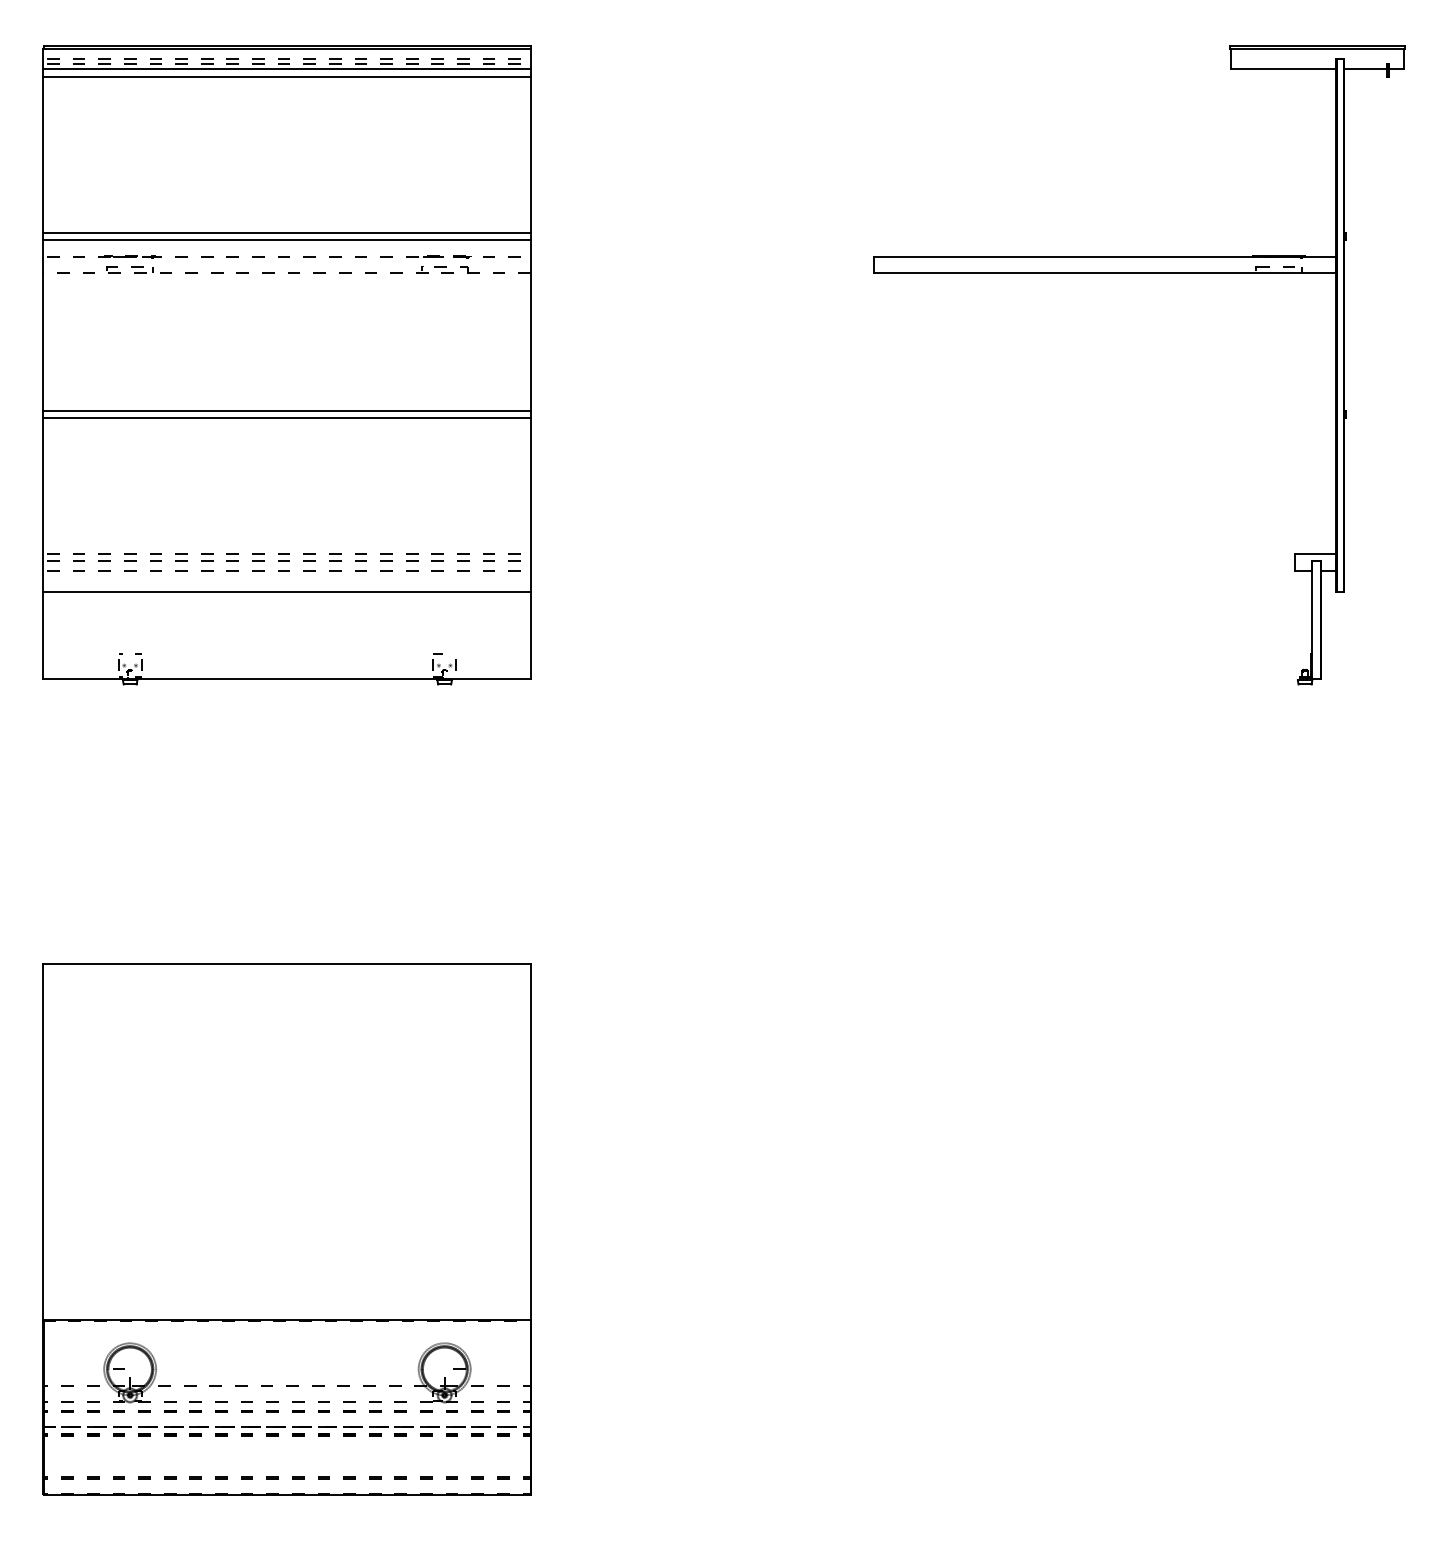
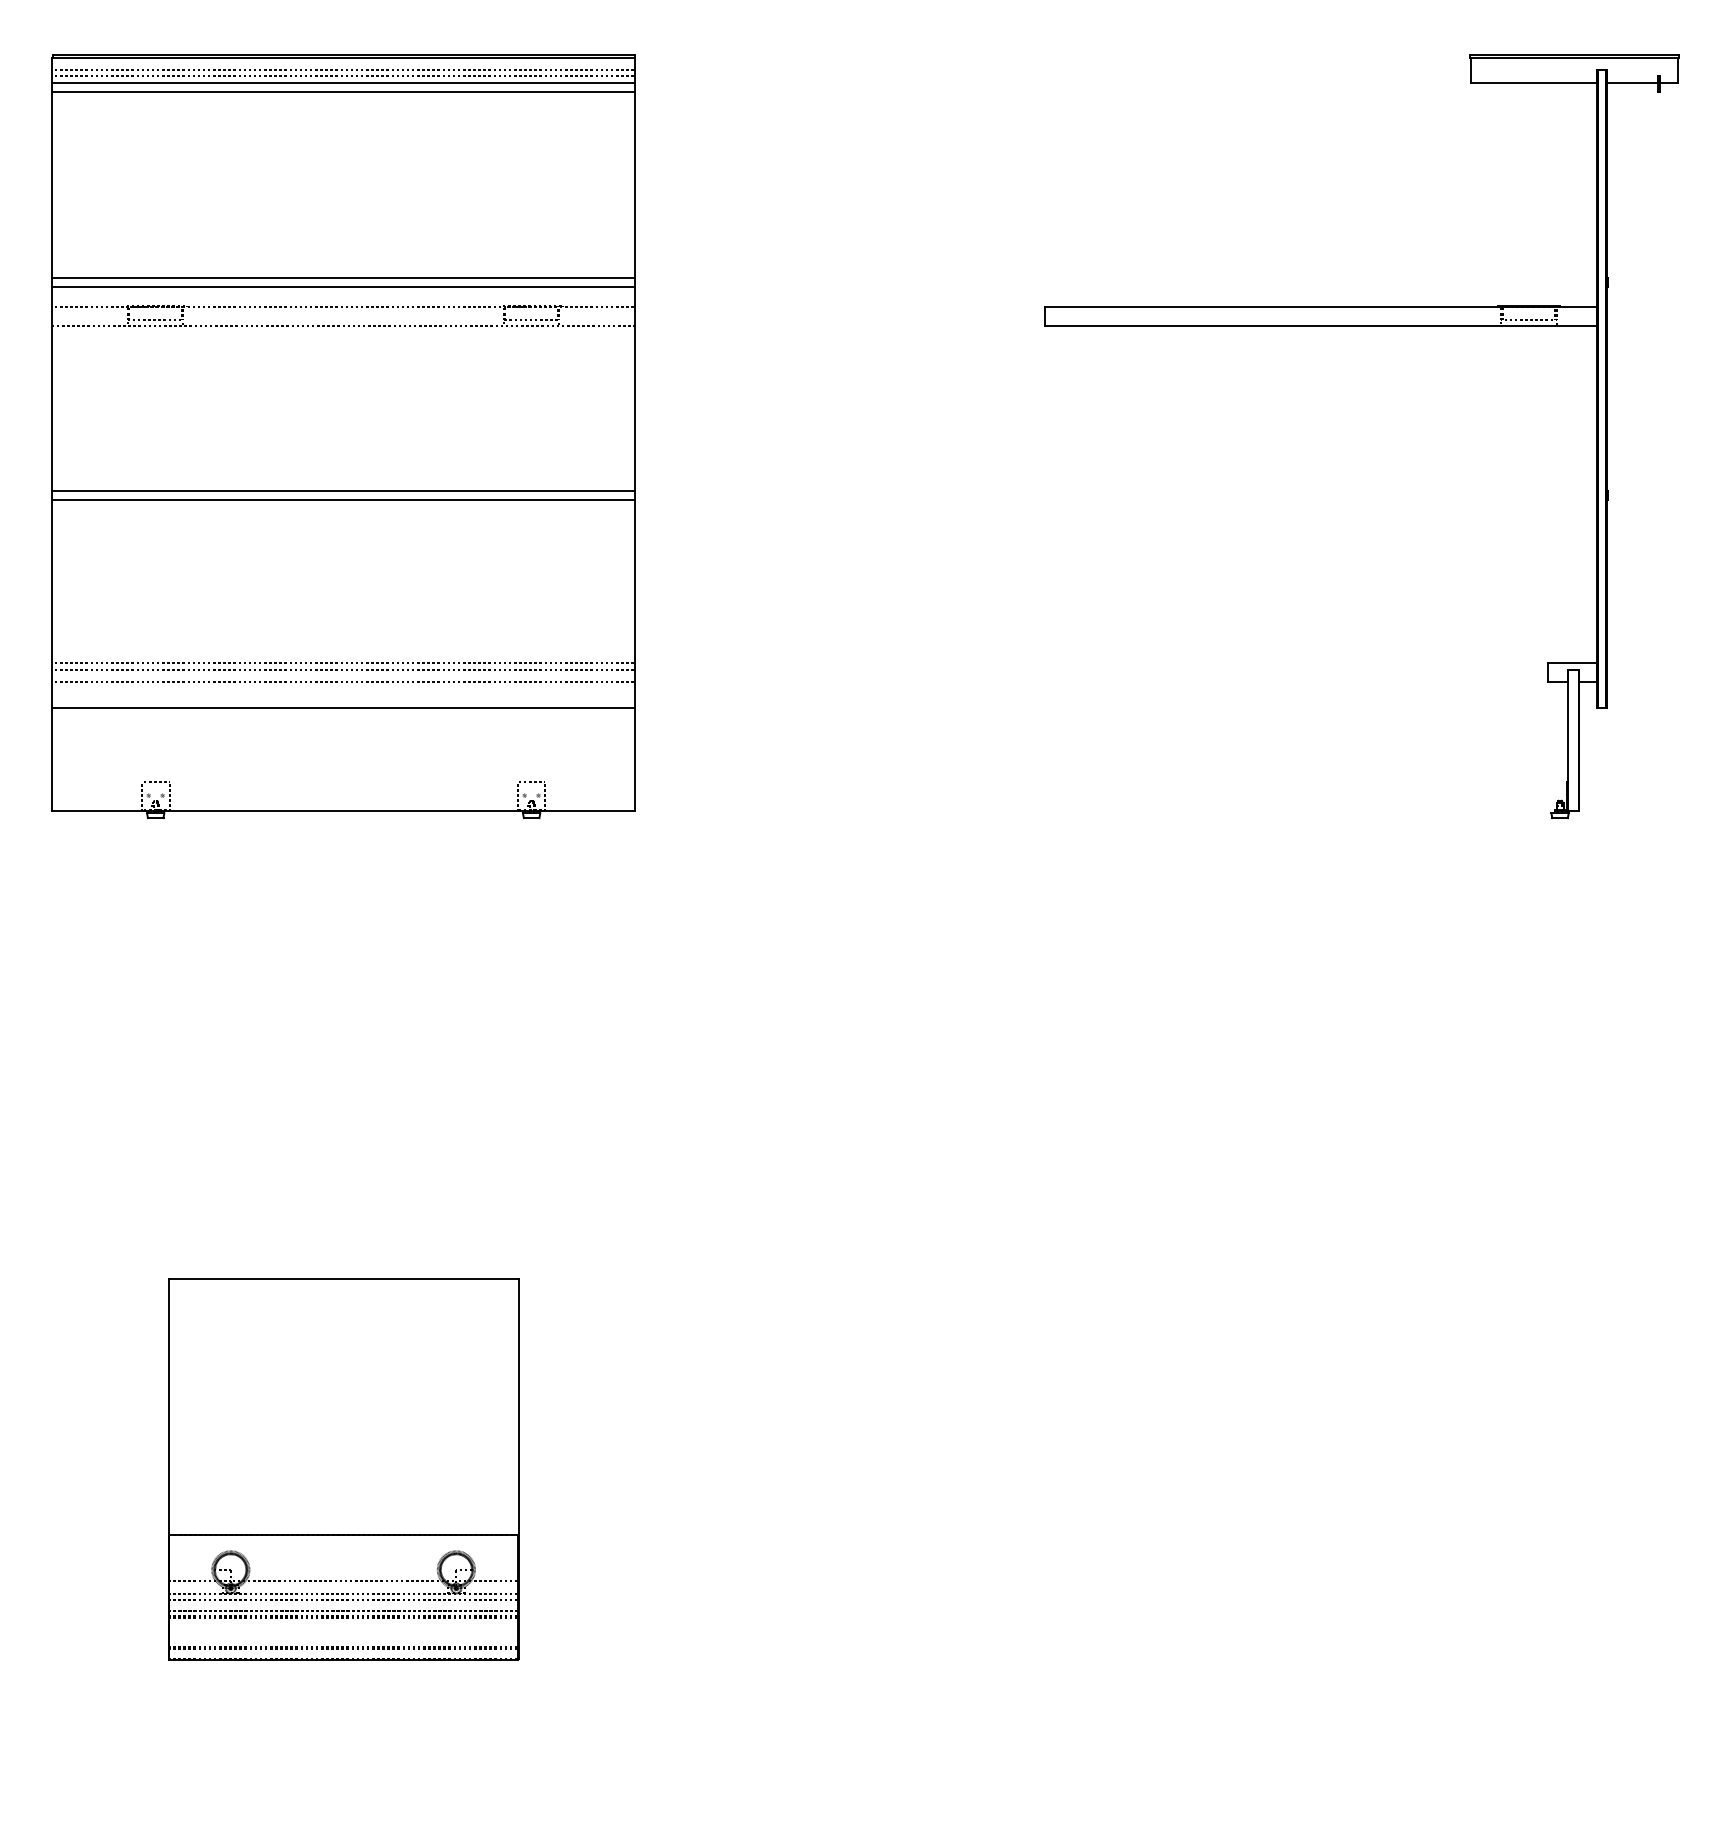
part: (287, 1229) -> (343, 1469), size x0.6

